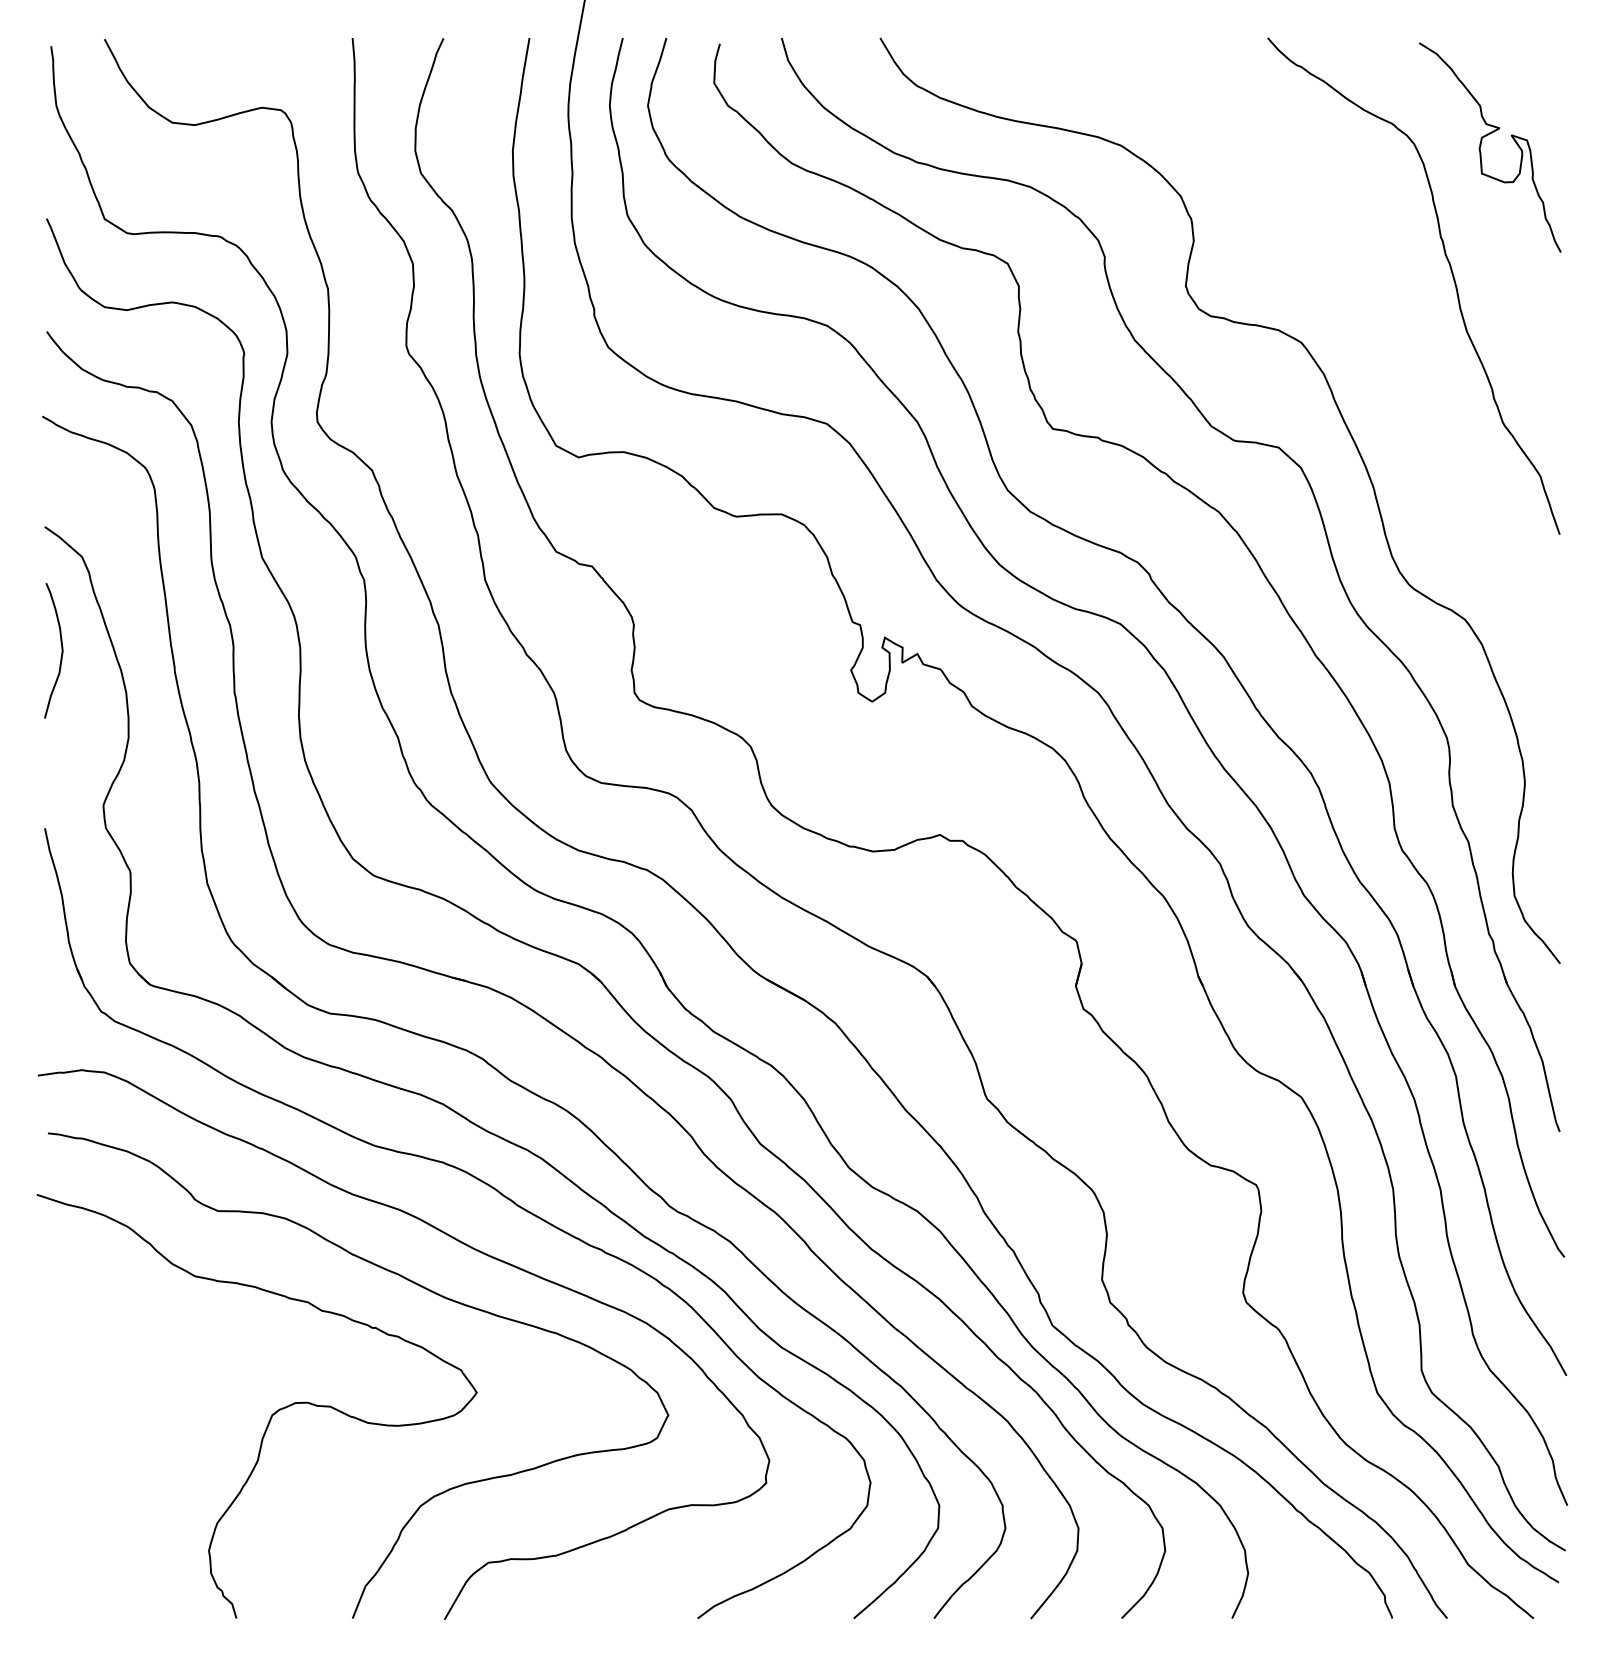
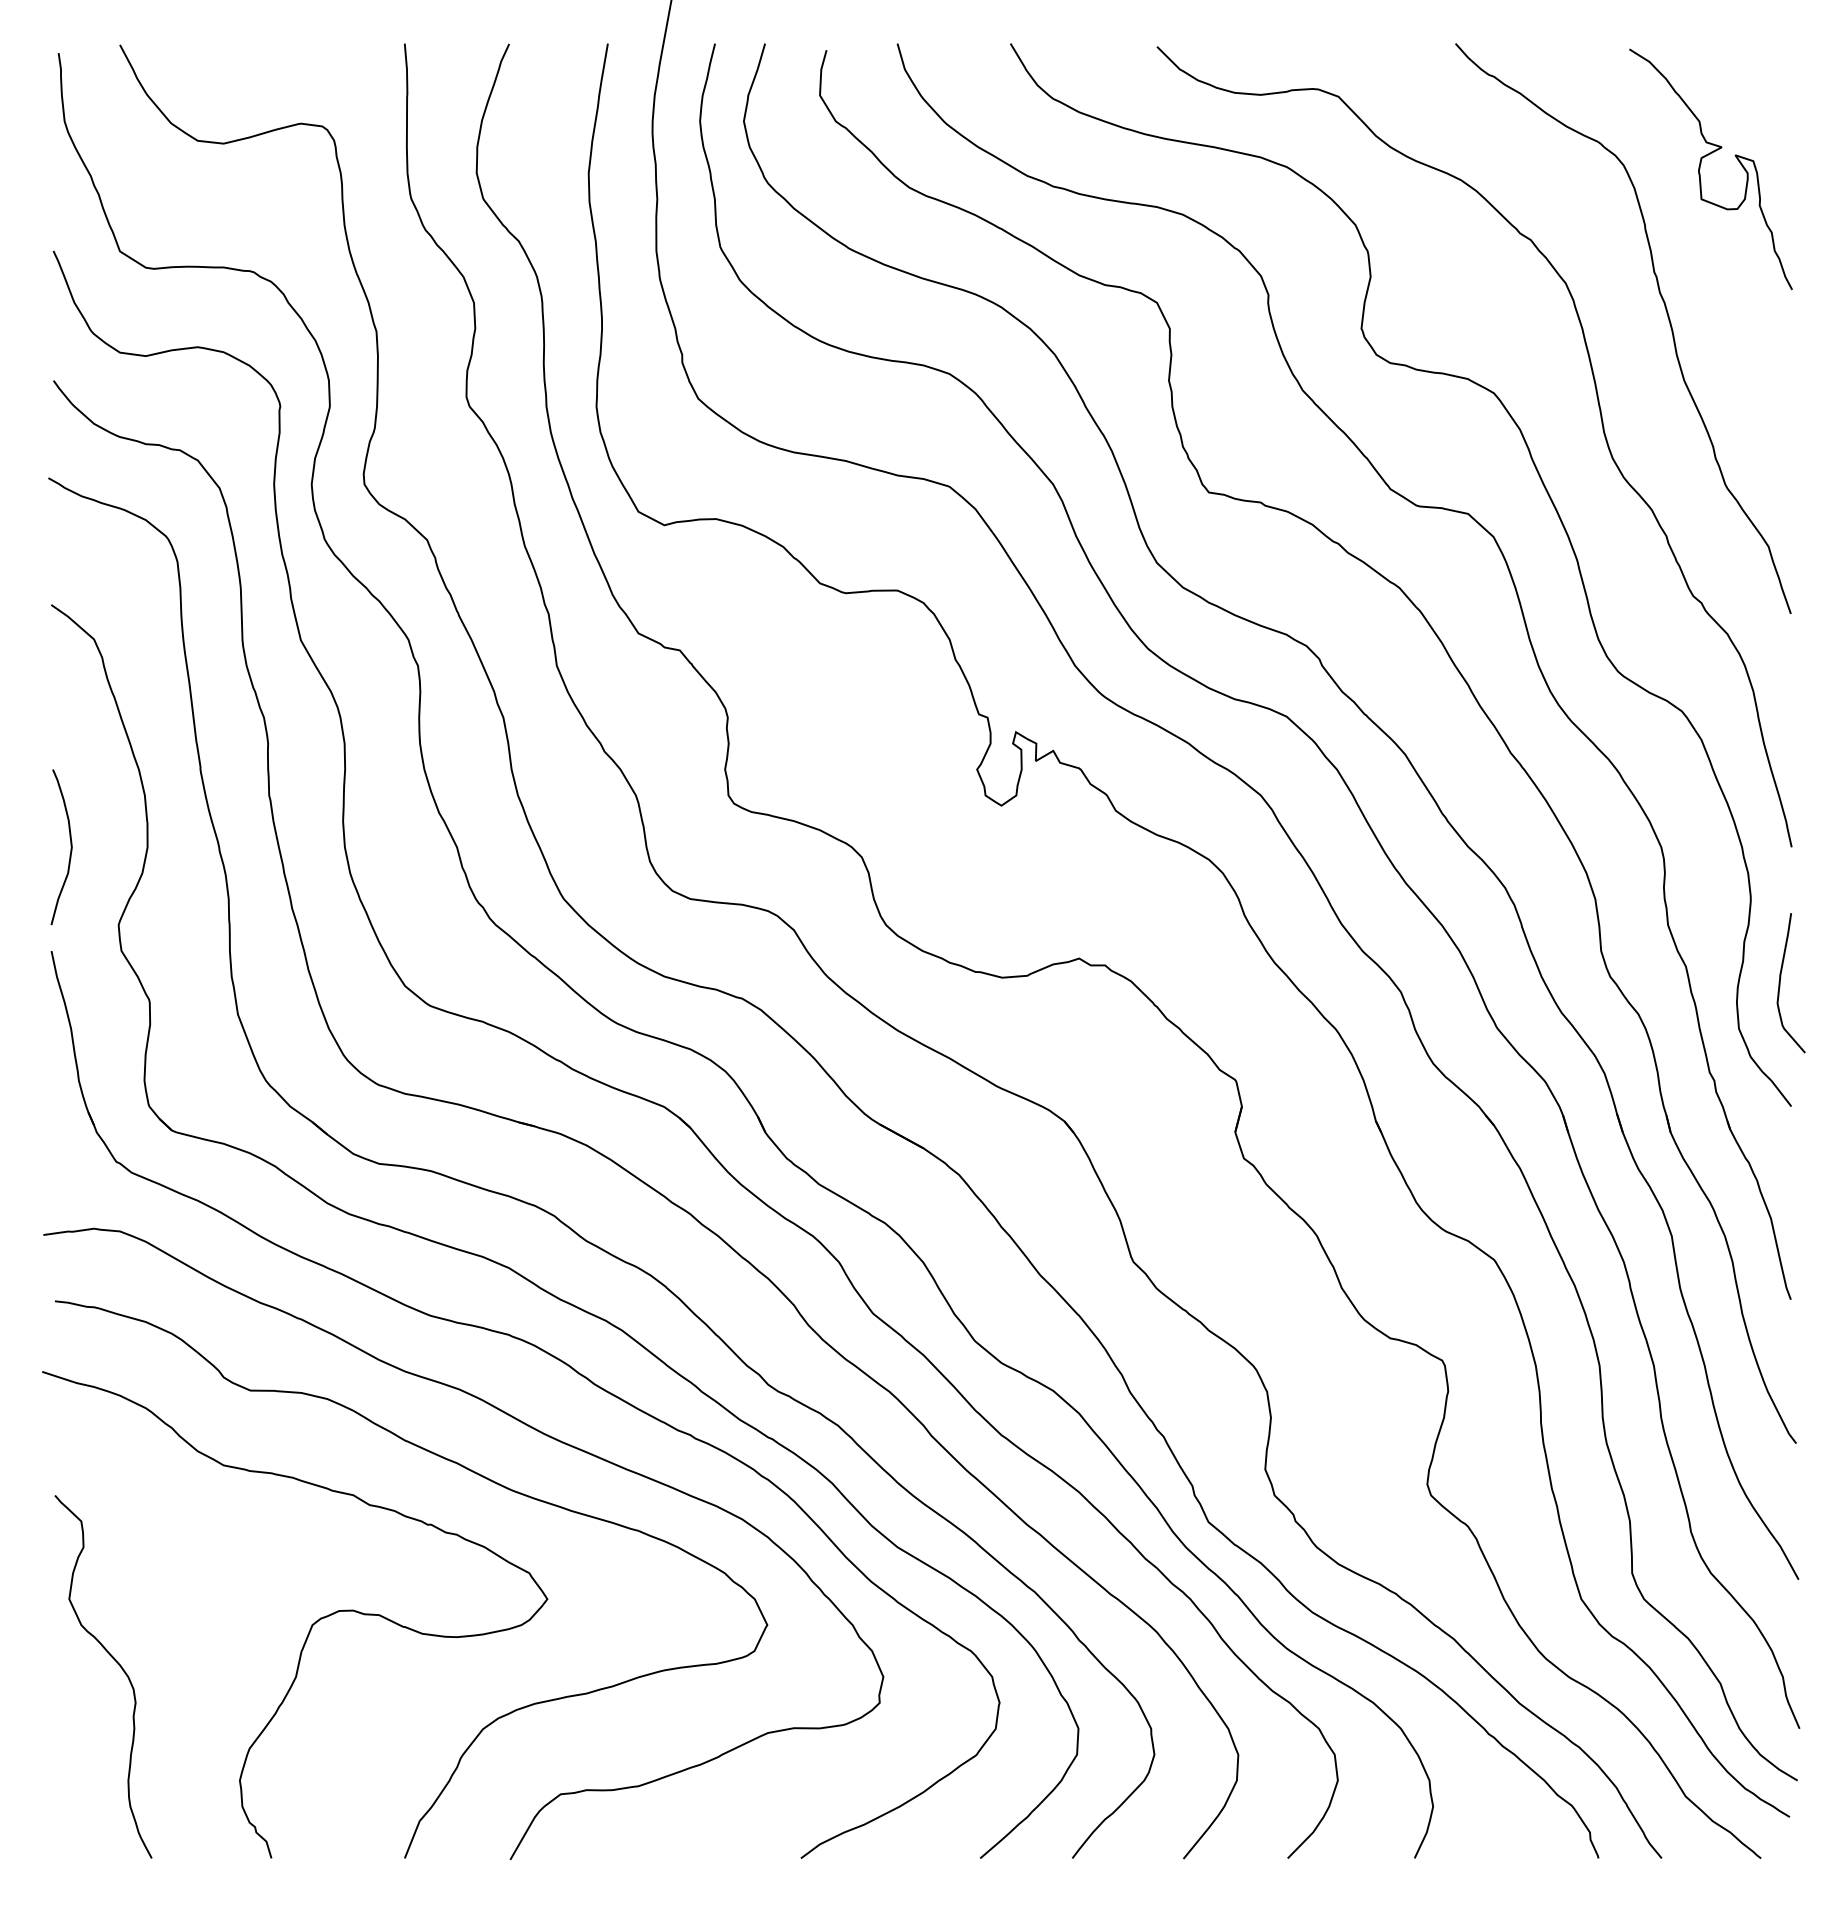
curve: (1394, 369) -> (1601, 424), added
curve: (61, 650) -> (70, 846), moved
curve: (1550, 856) -> (1780, 983), added
curve: (103, 1450) -> (118, 1665), added

